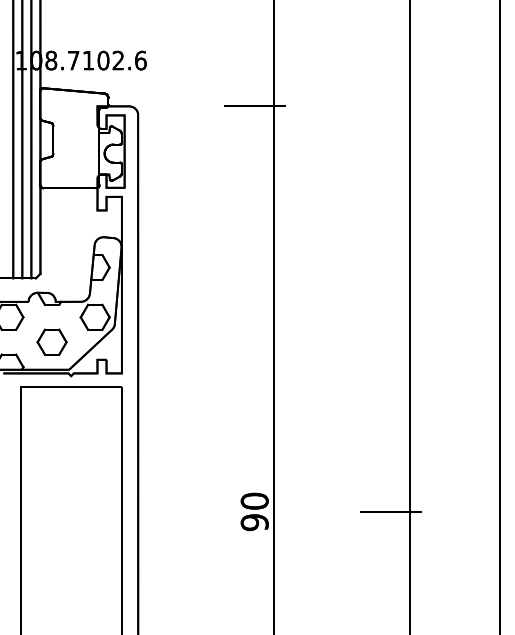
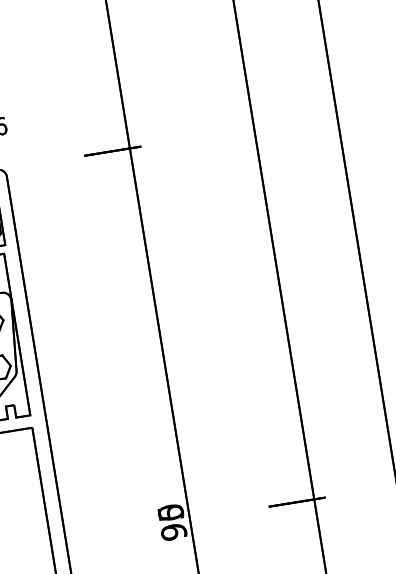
text: (254, 500) -> (170, 511), 90 -> 95

